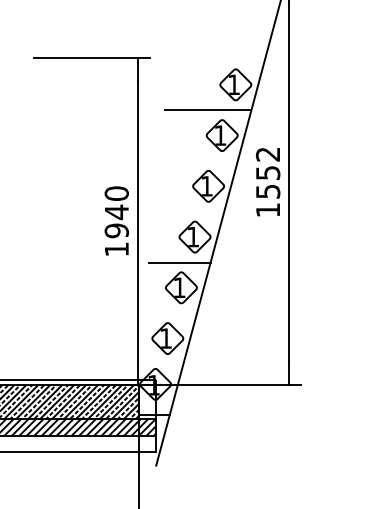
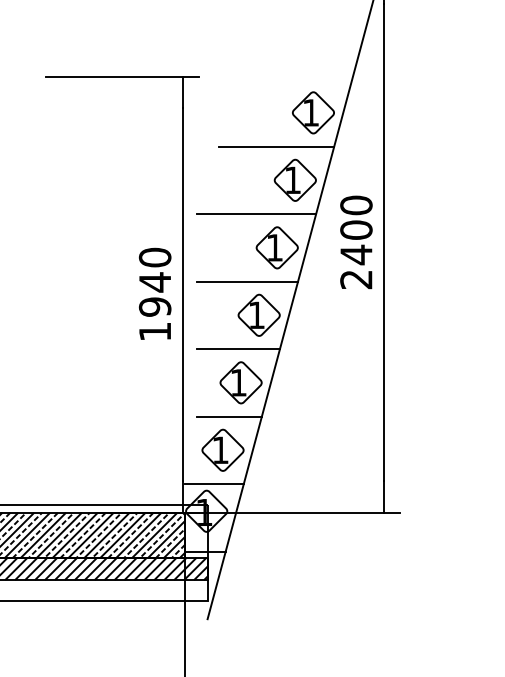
line: (192, 161) -> (255, 214), added
text: (267, 182) -> (355, 242), 1552 -> 2400
line: (186, 211) -> (247, 281), added
line: (172, 313) -> (229, 416), added
line: (161, 364) -> (214, 484), added

